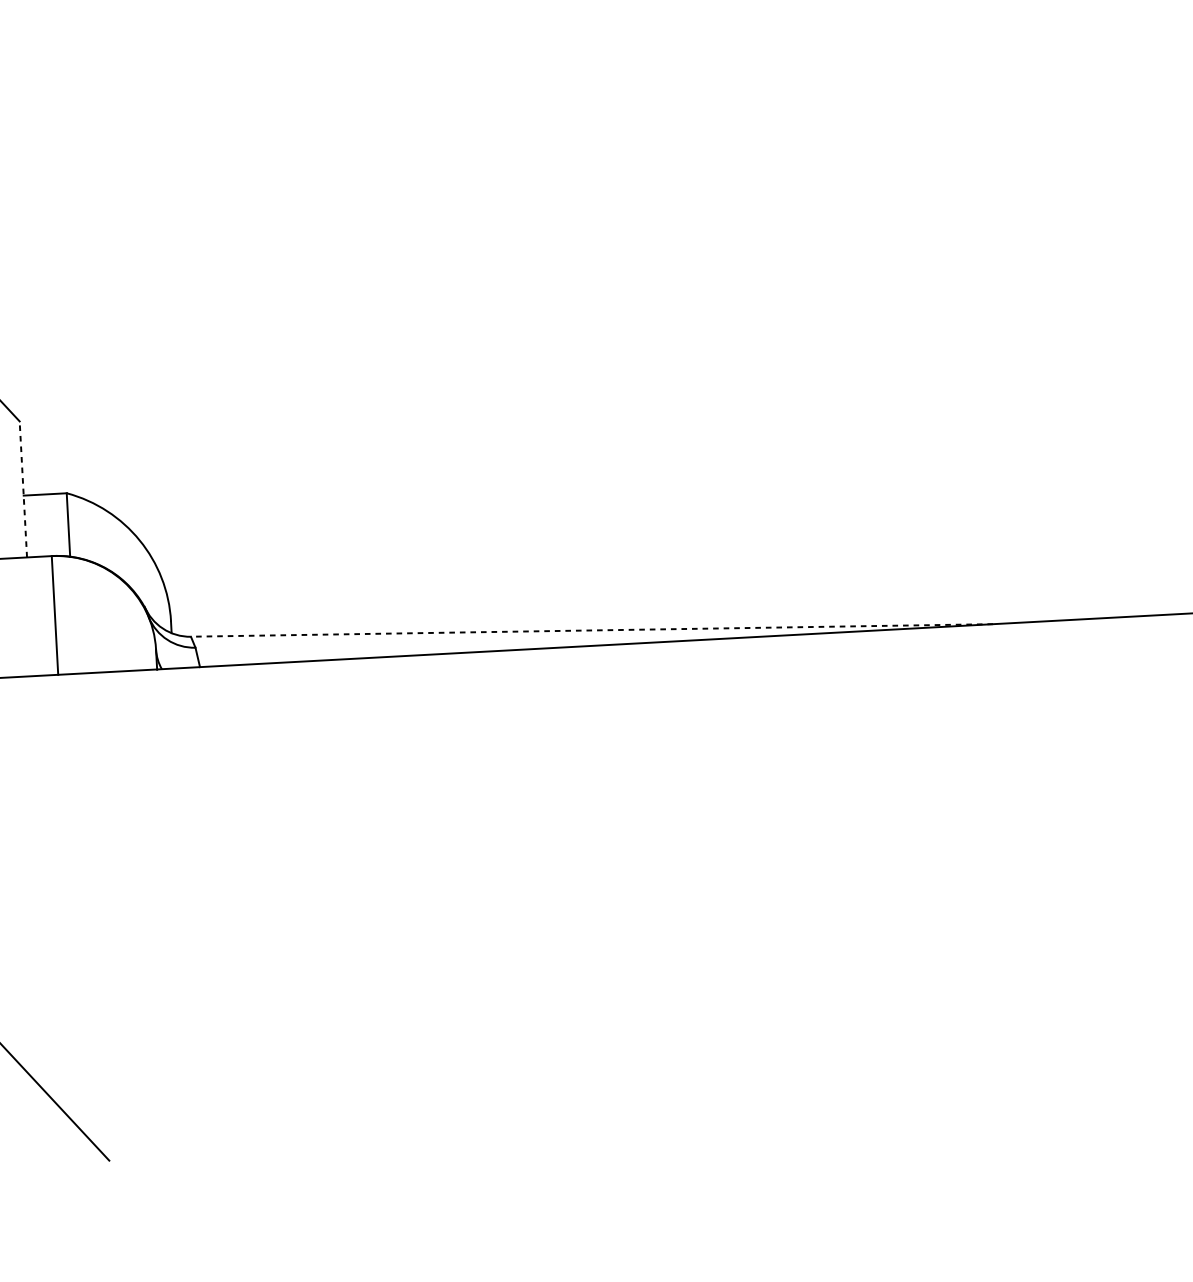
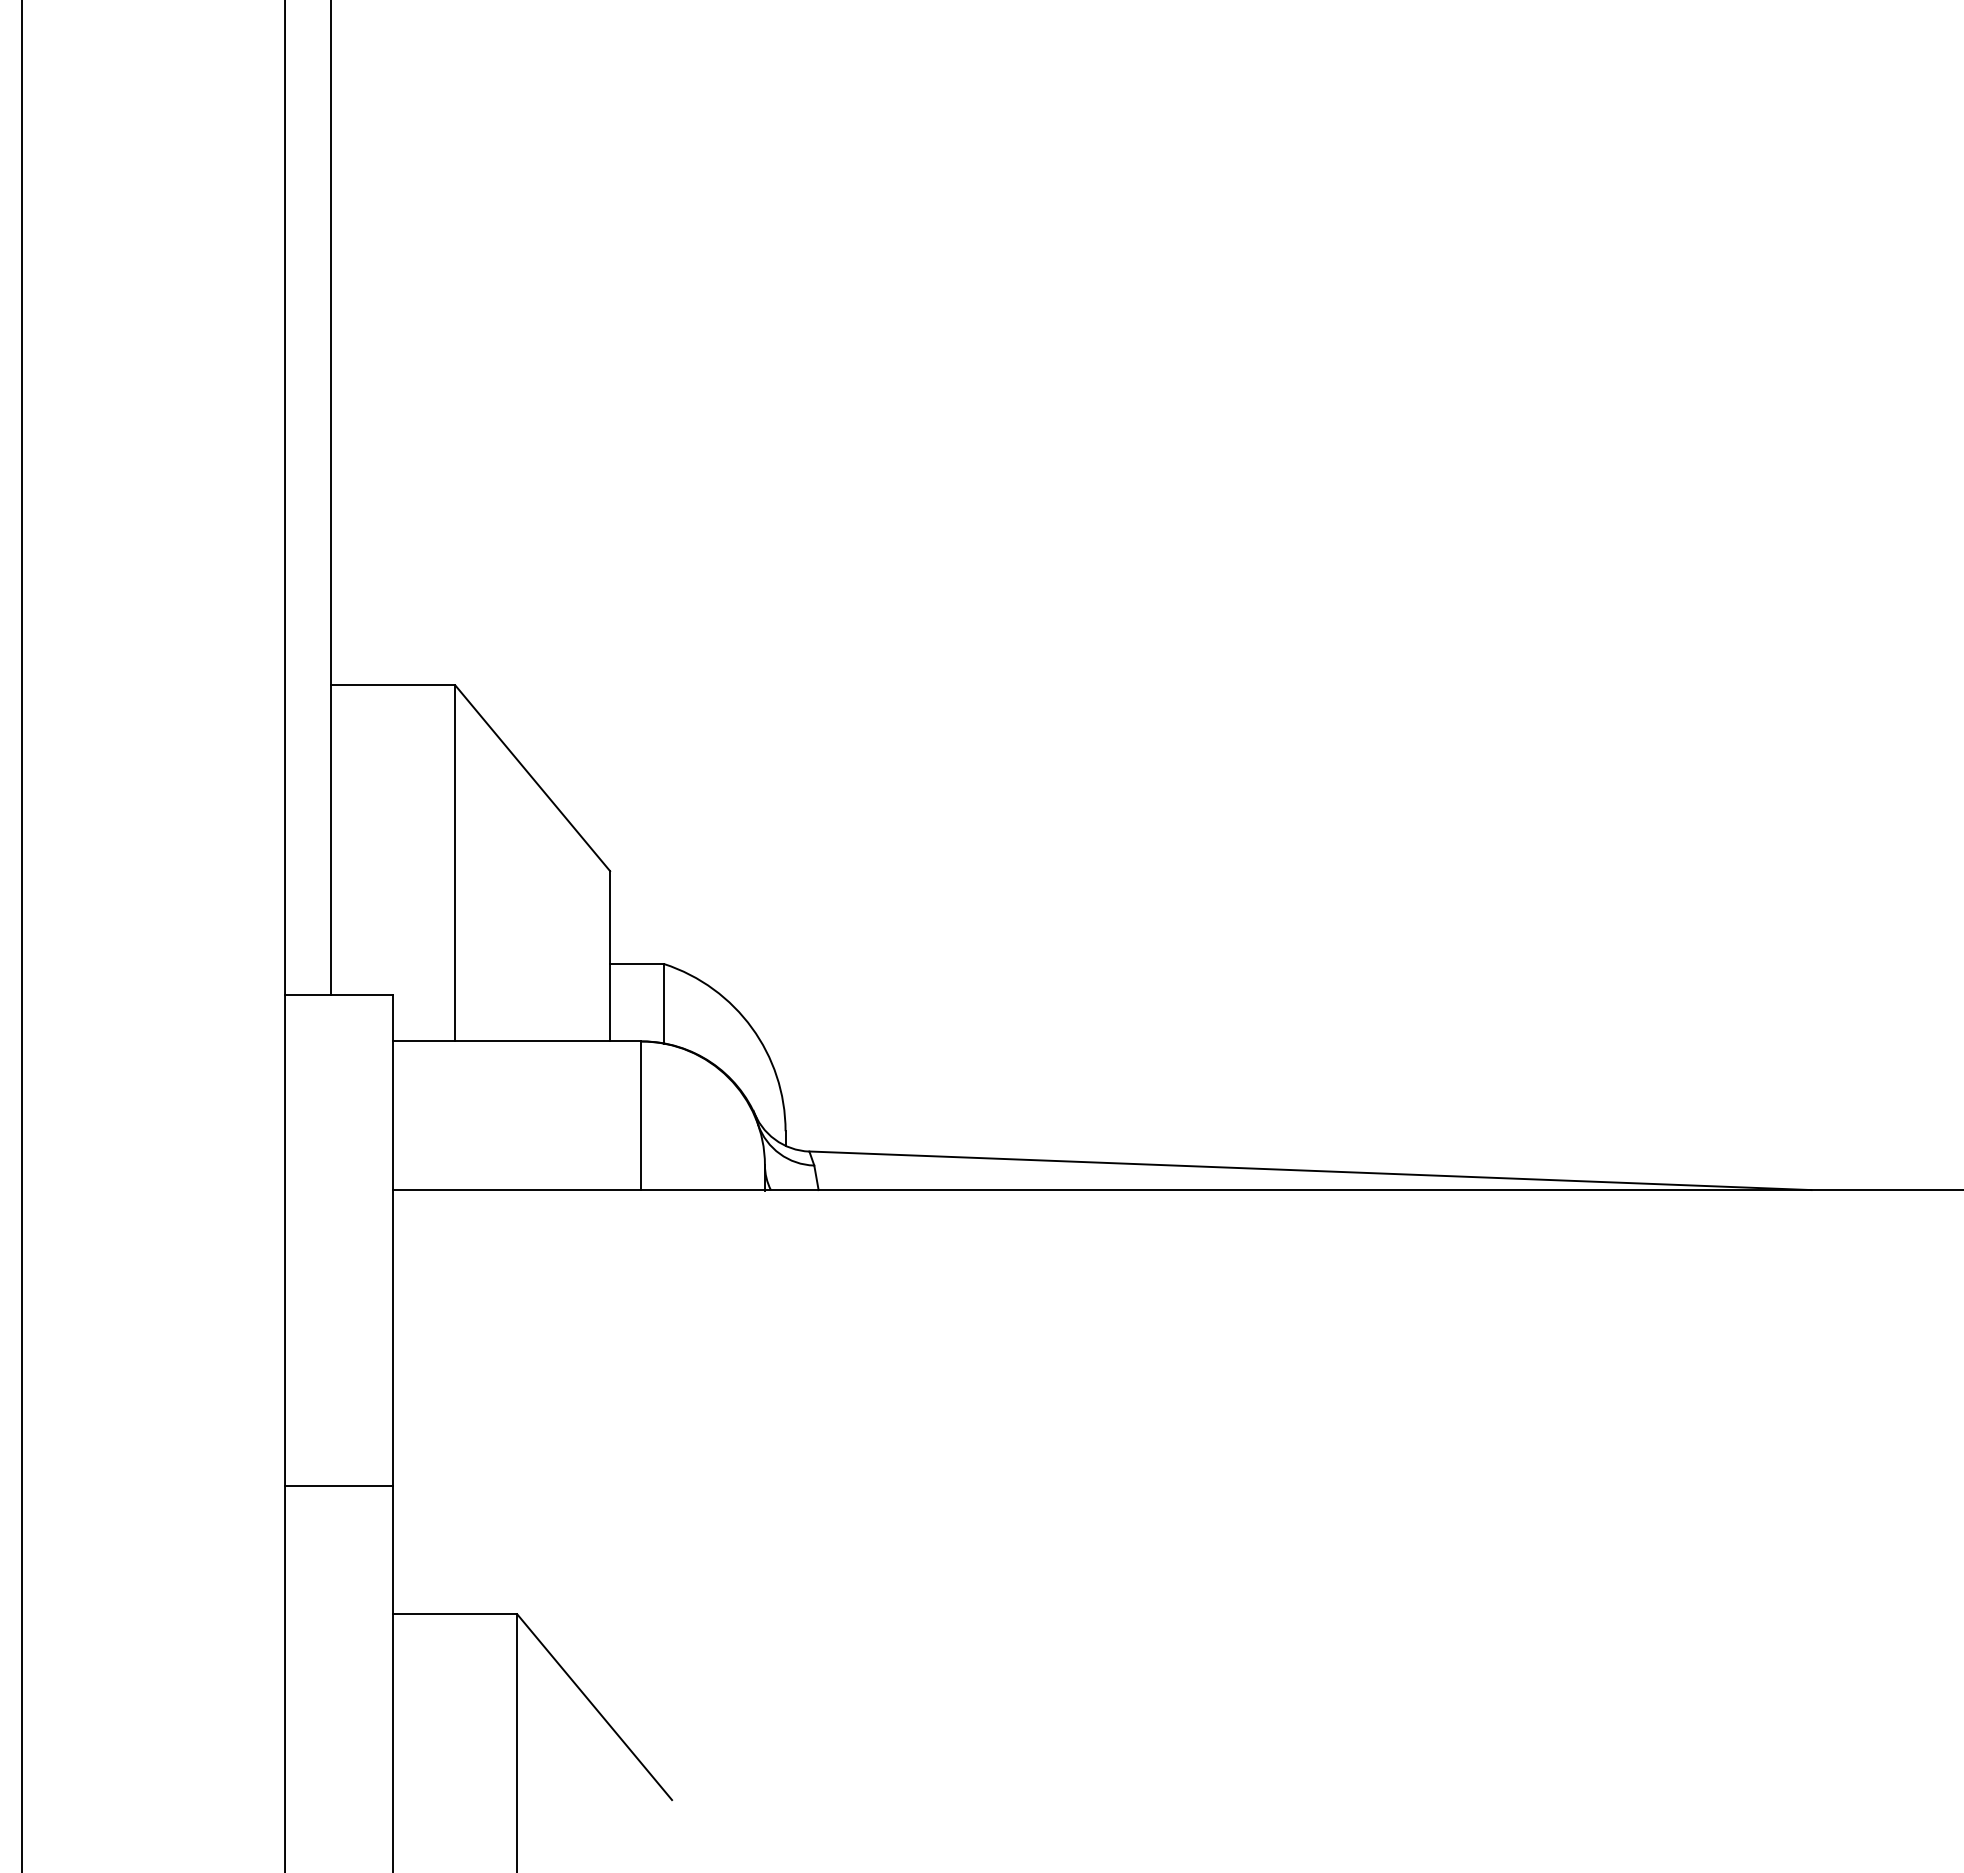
line: (23, 488) -> (610, 955), dashed -> solid
line: (591, 630) -> (1309, 1170), dashed -> solid

